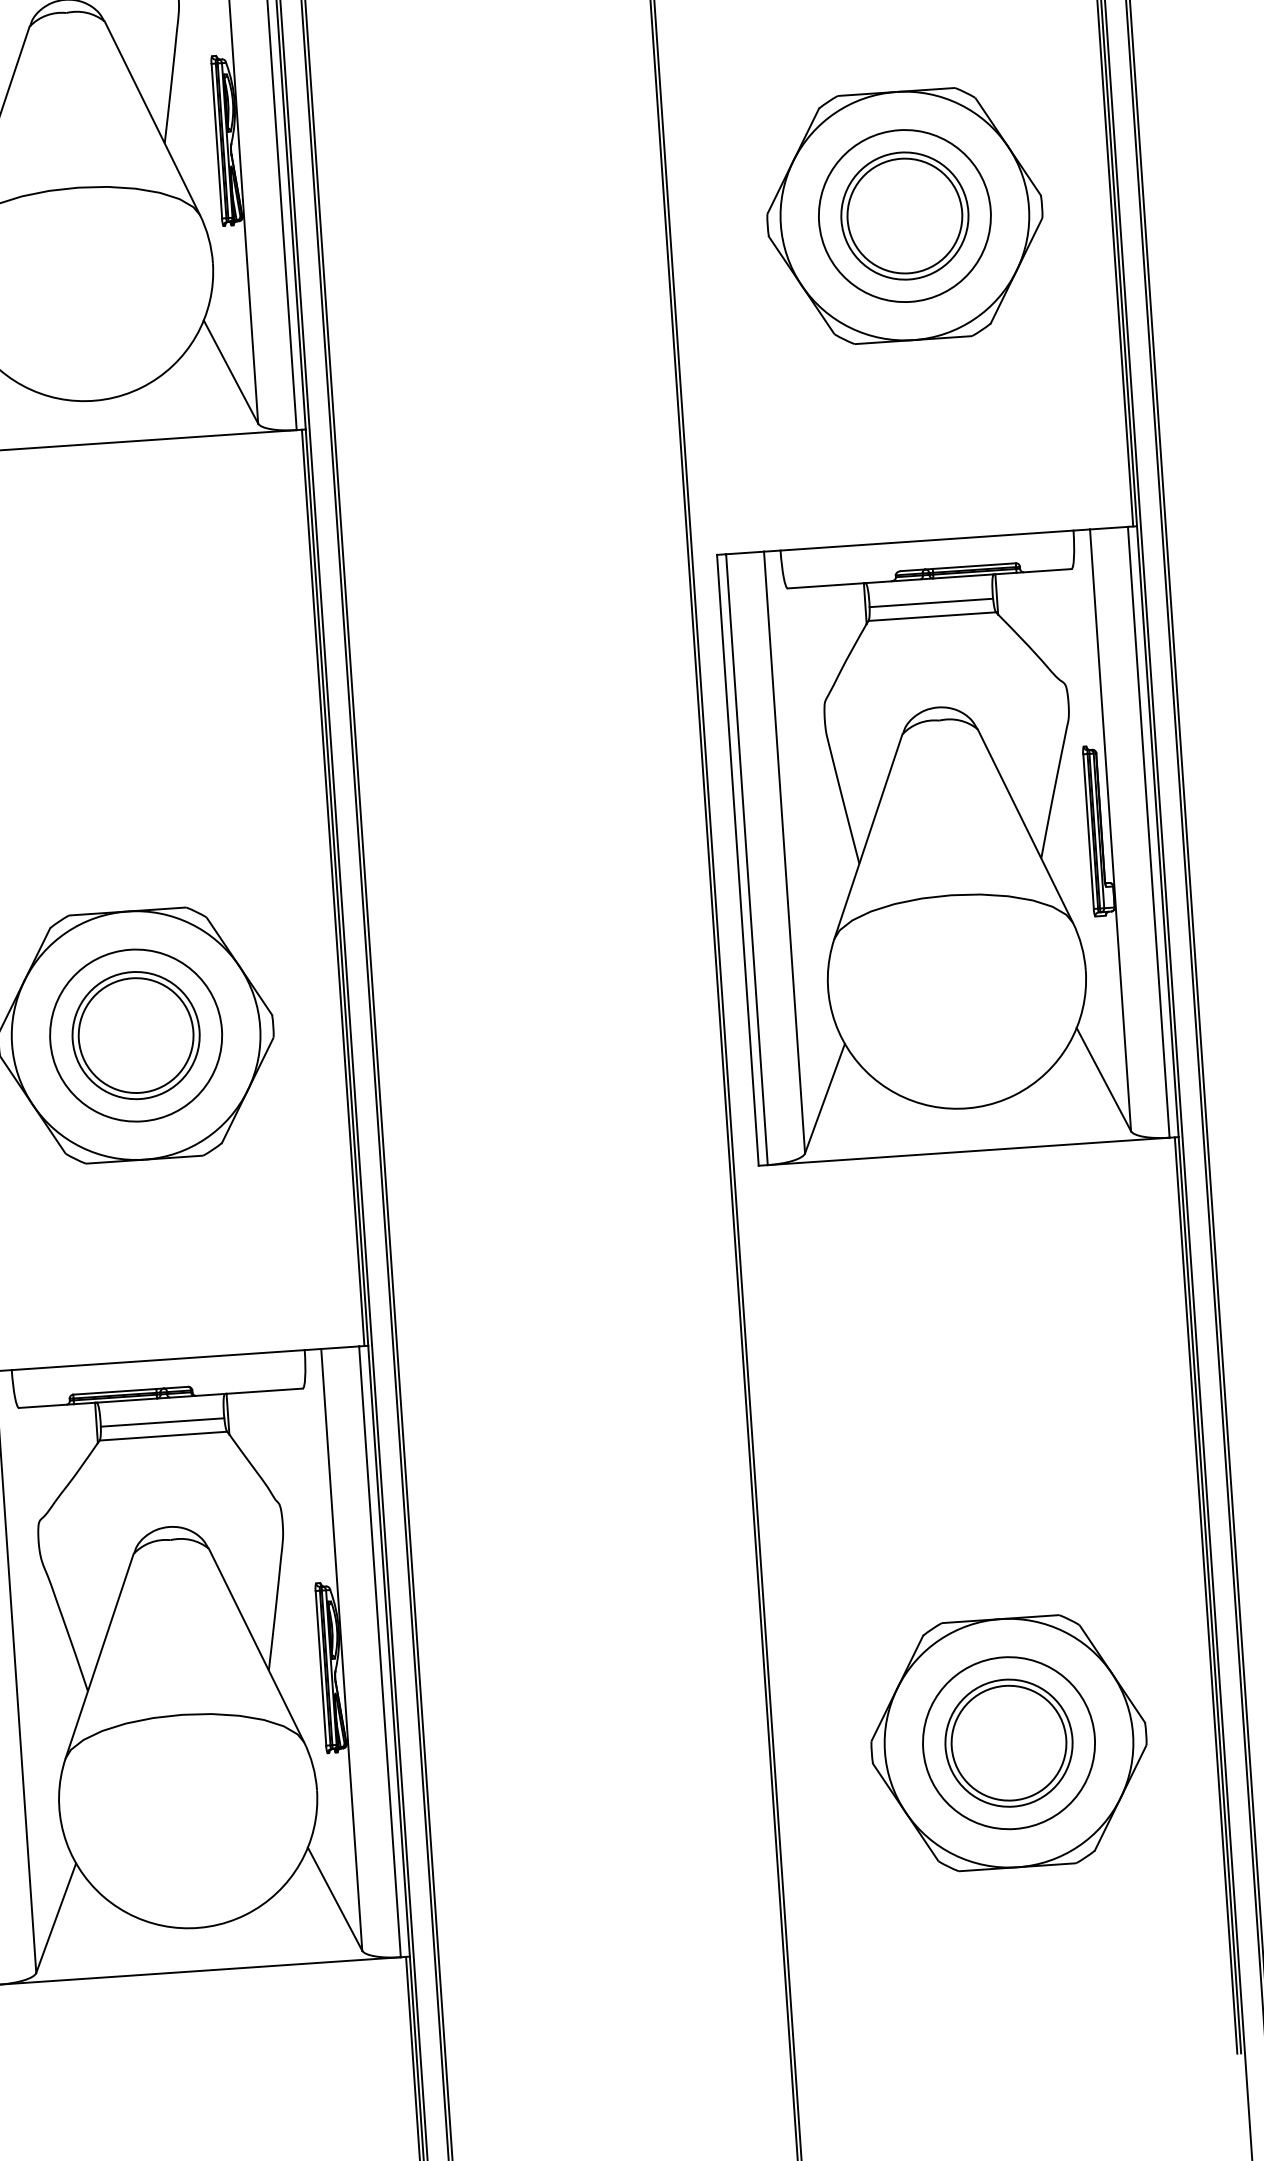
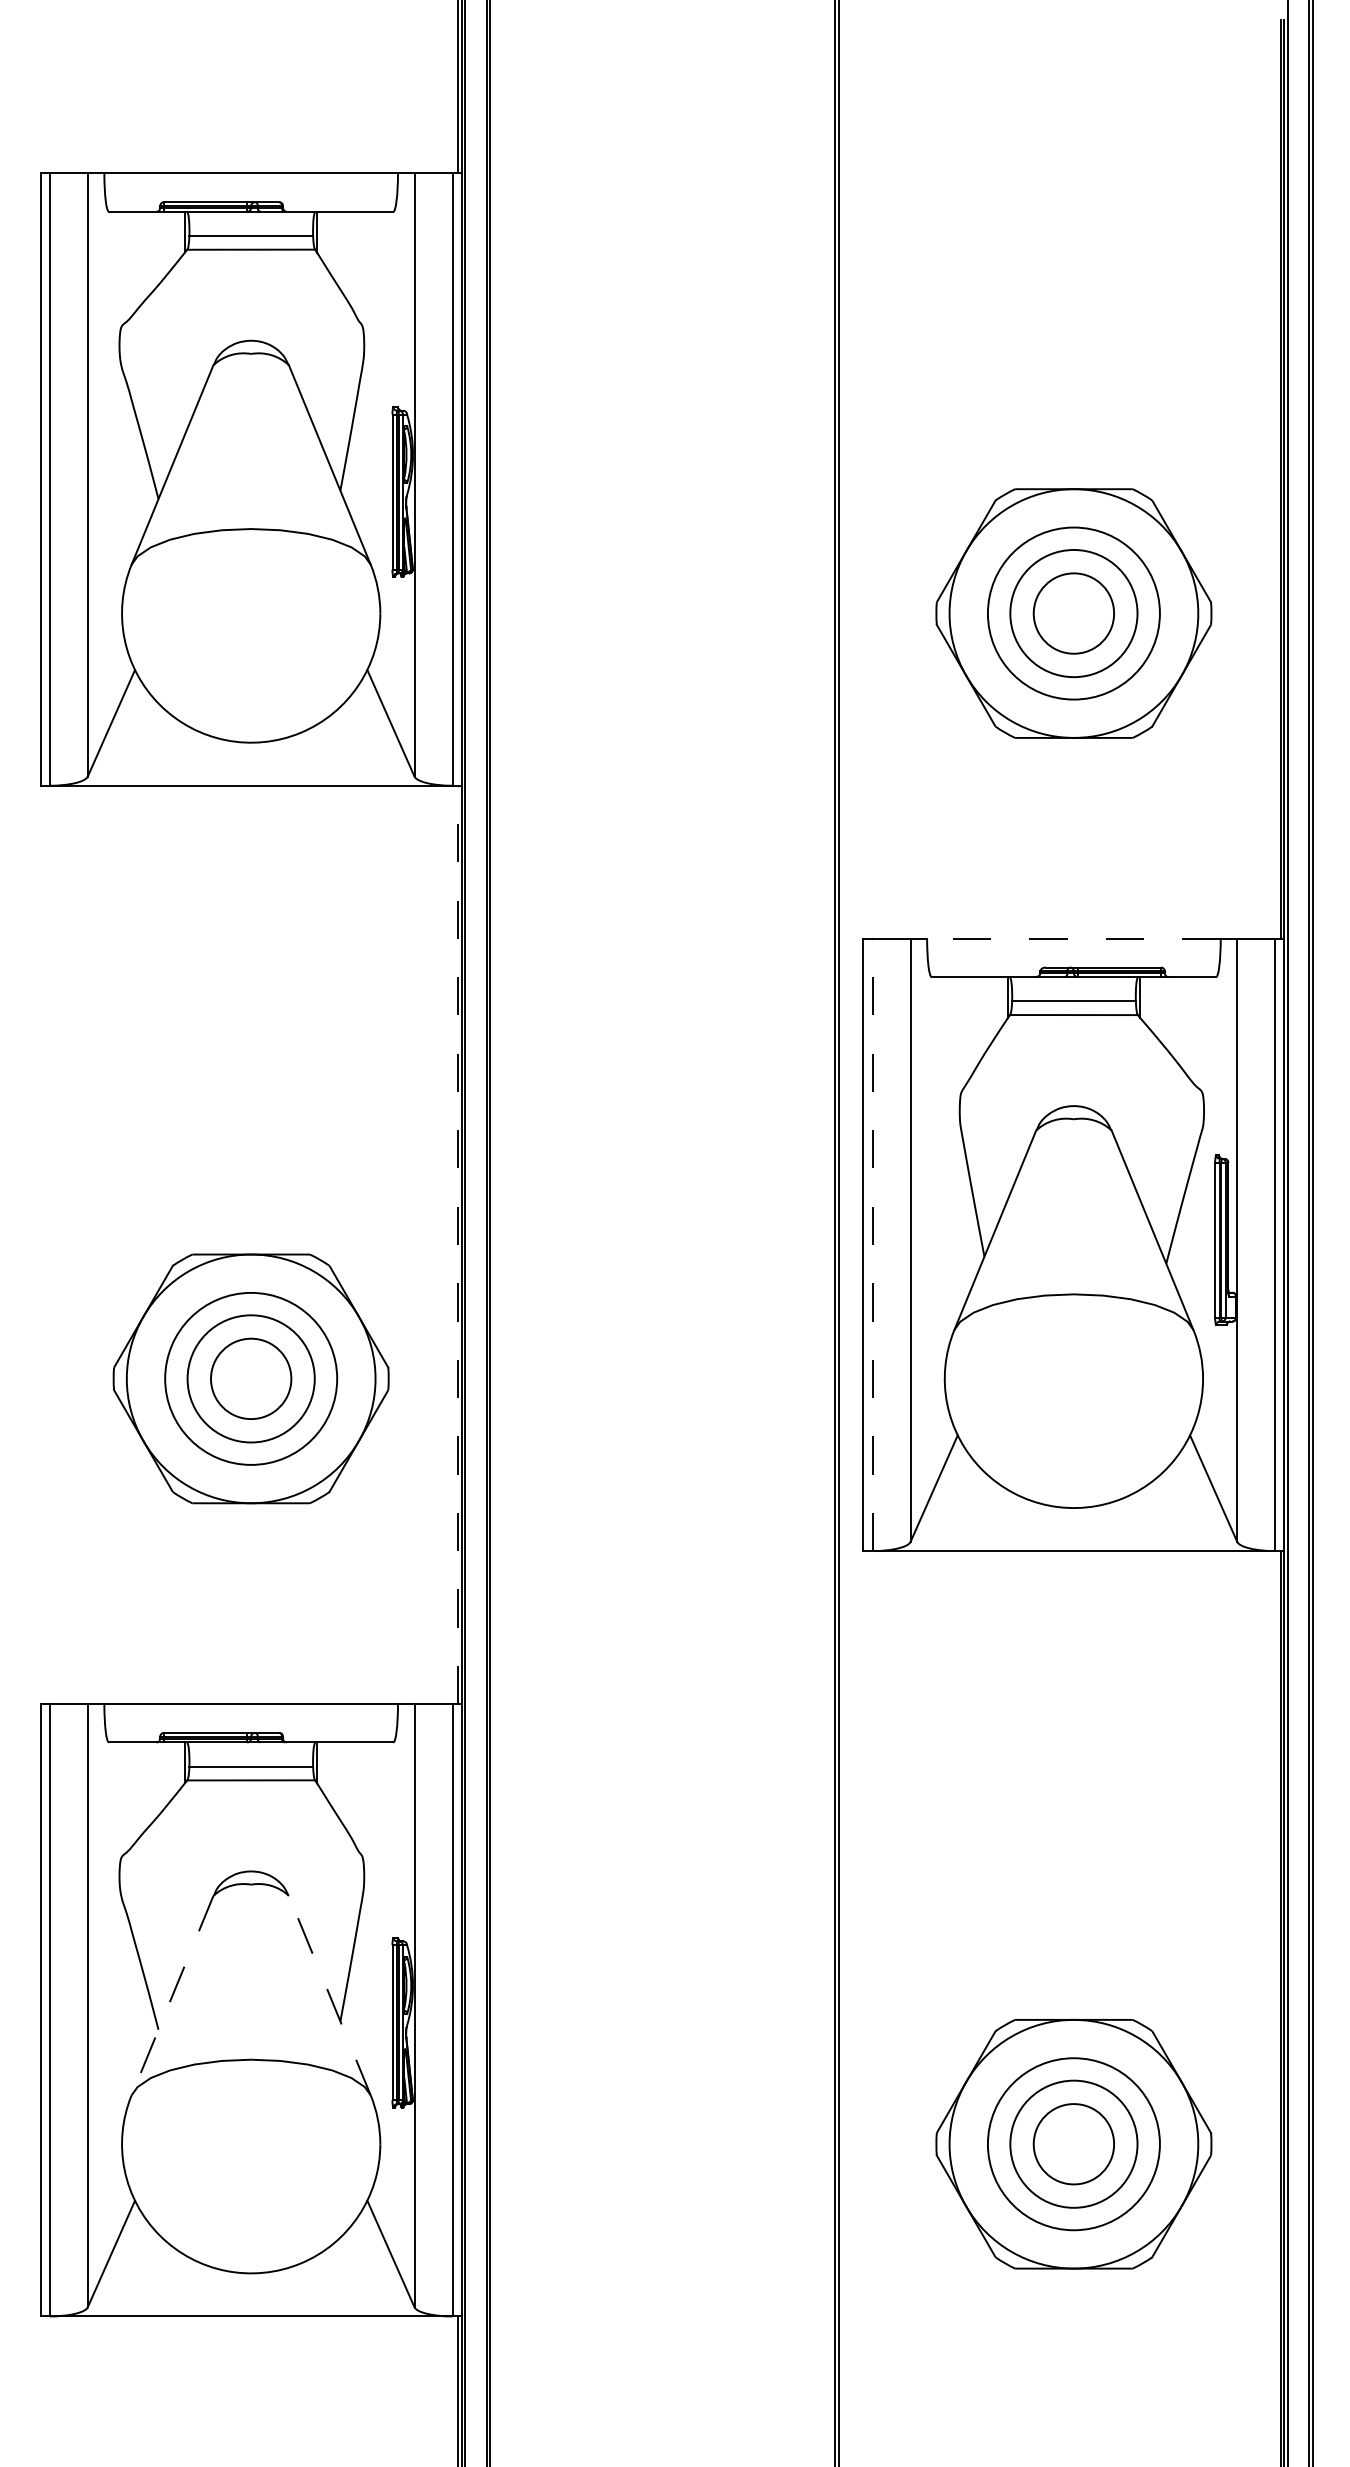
circle: (904, 216) -> (1073, 613), size x0.7
line: (926, 540) -> (1073, 938), solid -> dashed
line: (746, 859) -> (872, 1244), solid -> dashed
line: (332, 887) -> (457, 1244), solid -> dashed
circle: (135, 1035) -> (250, 1378), size x0.7
line: (256, 1645) -> (329, 1995), solid -> dashed
line: (99, 1656) -> (172, 1995), solid -> dashed
circle: (1008, 1742) -> (1073, 2143), size x0.7

